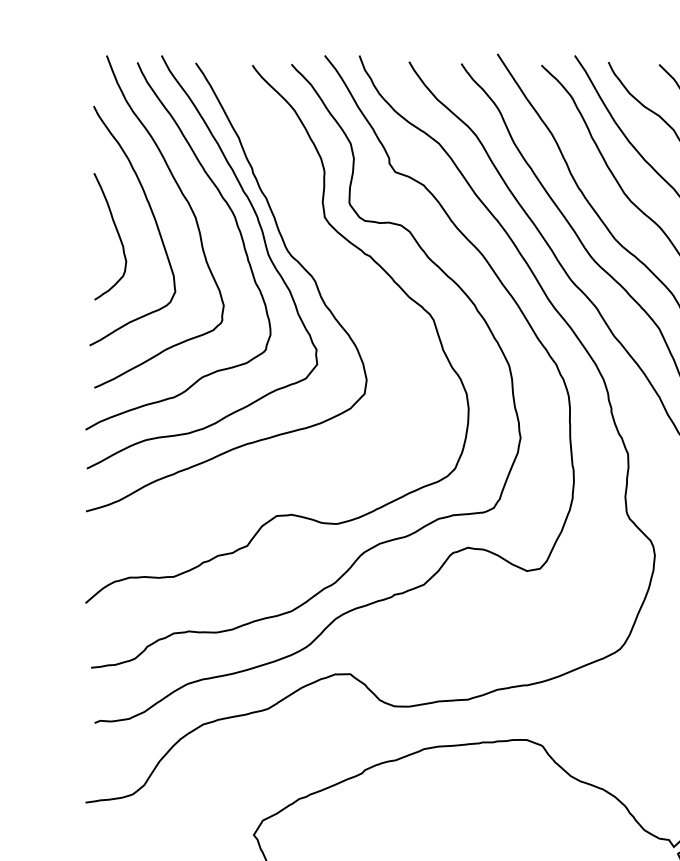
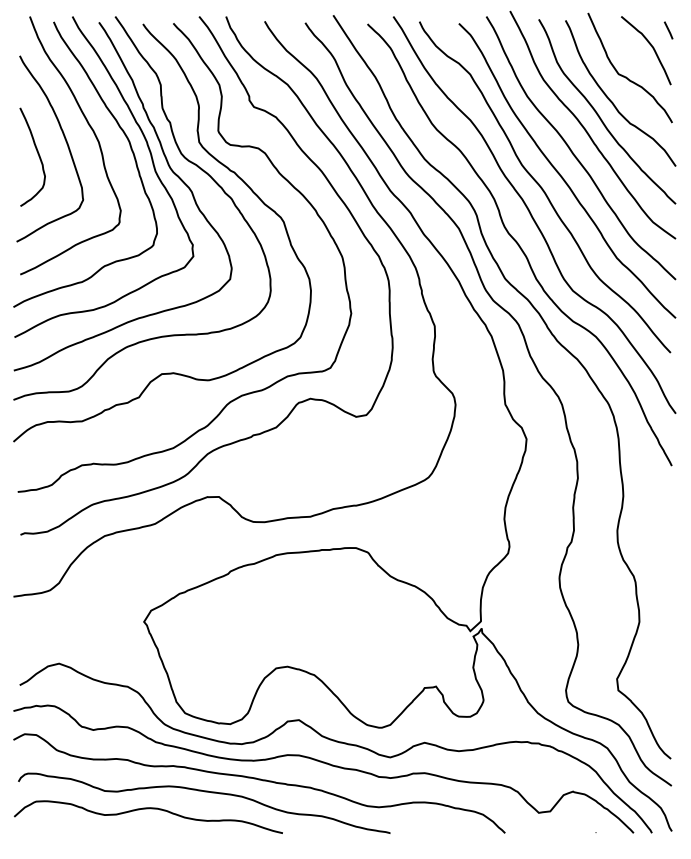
curve: (308, 240) -> (186, 160), added

